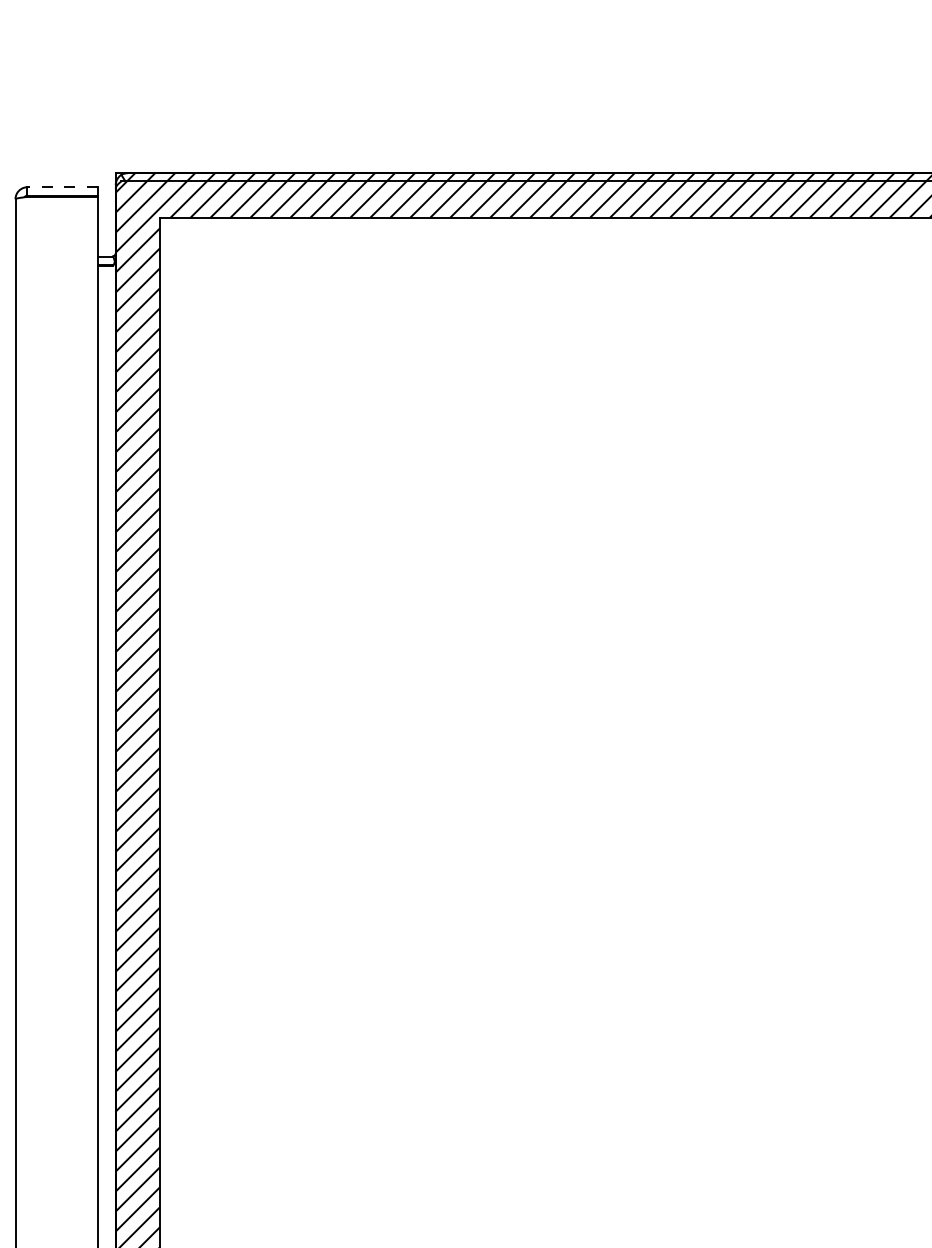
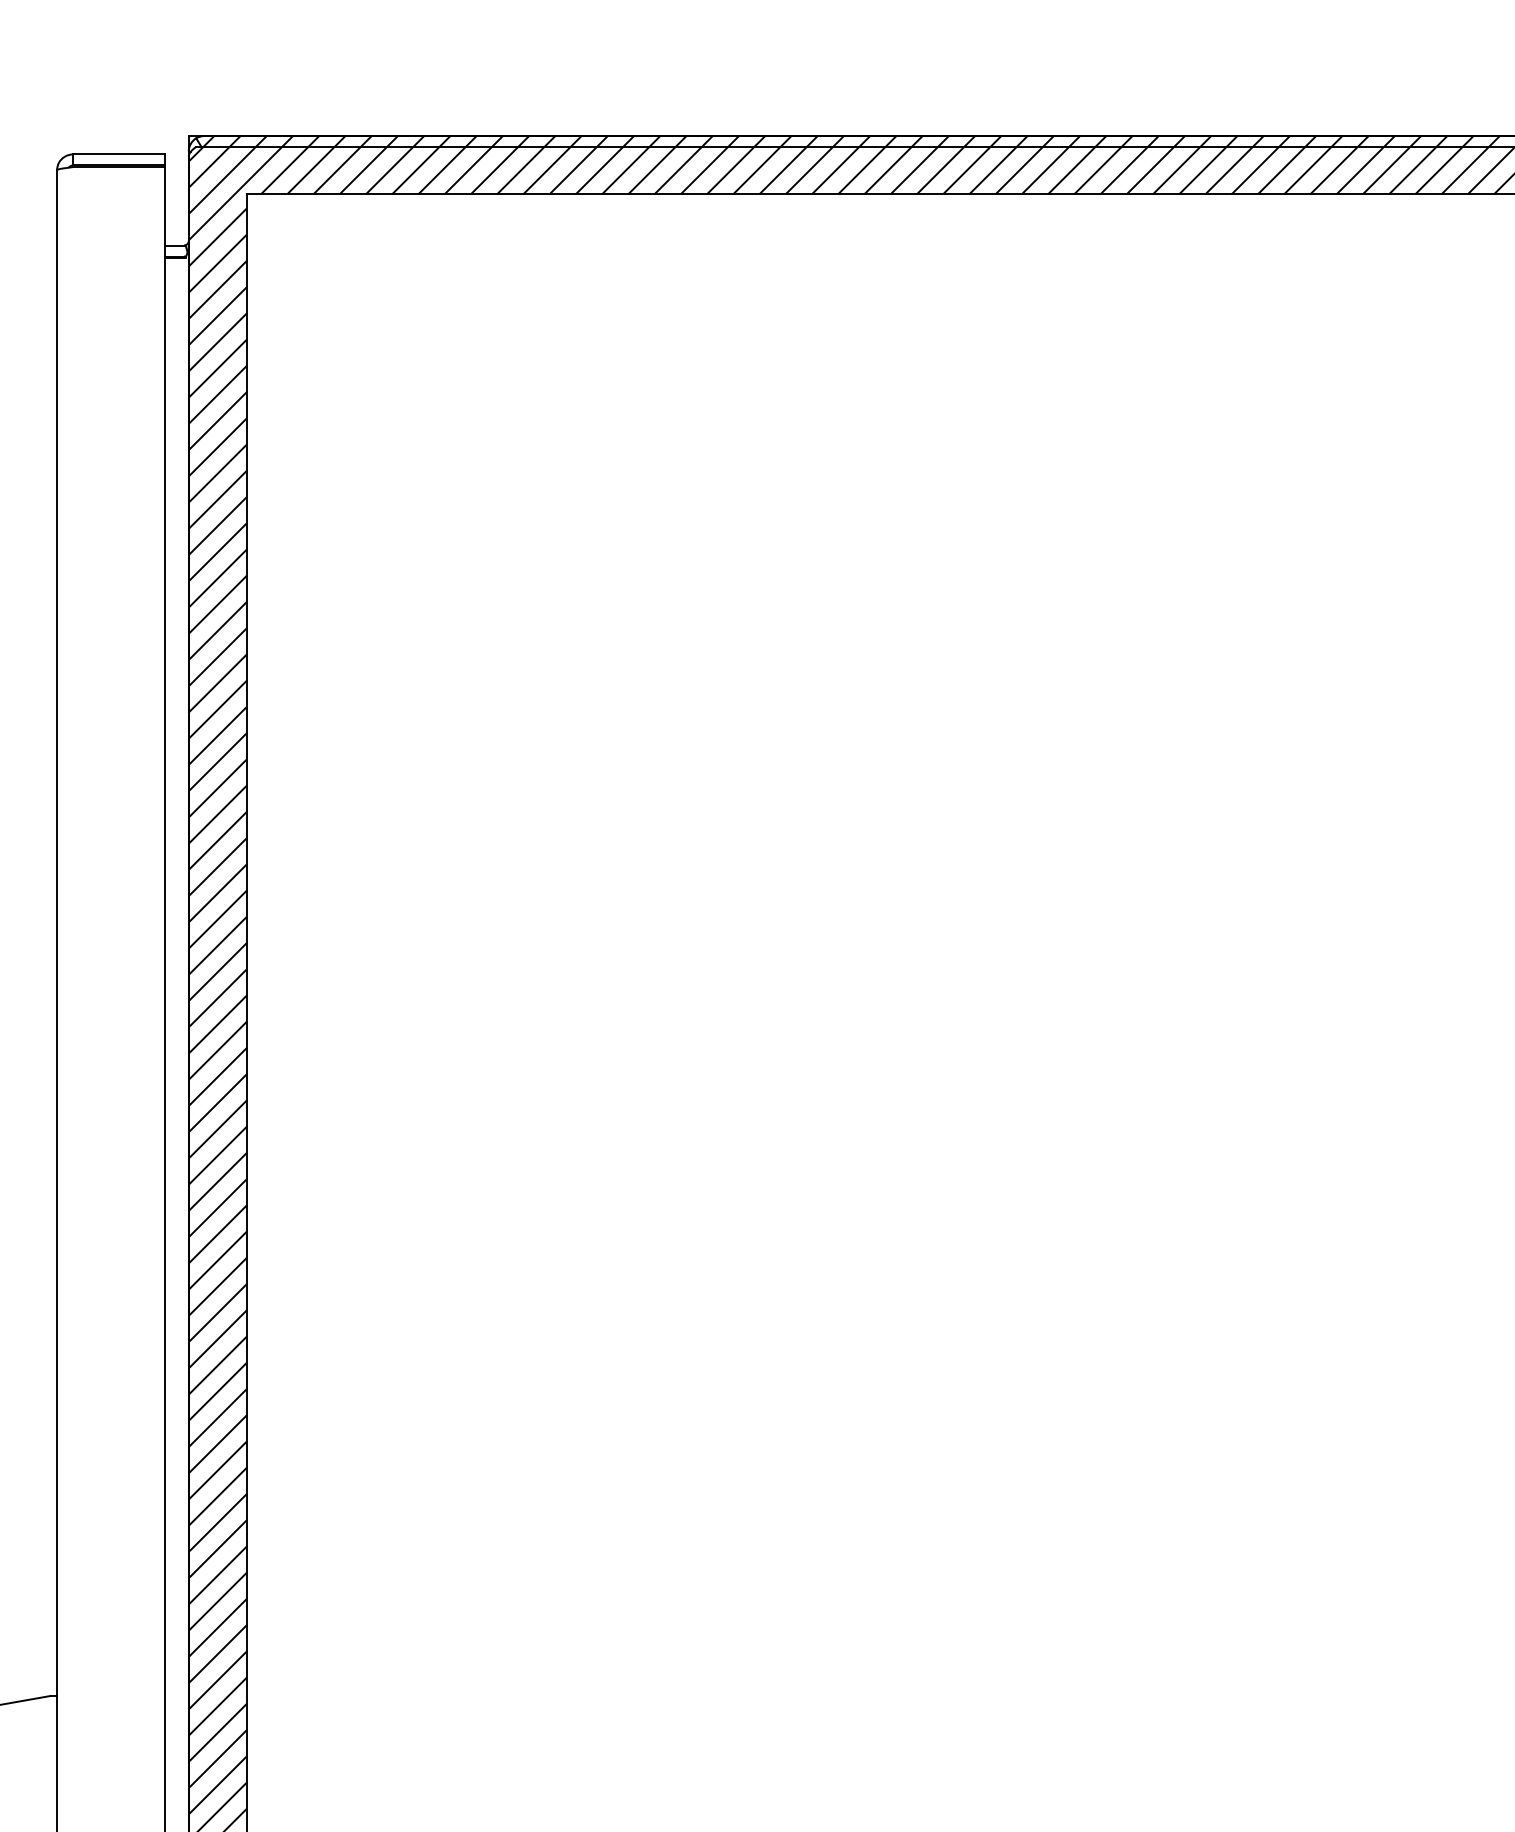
line: (62, 187) -> (118, 154), dashed -> solid

